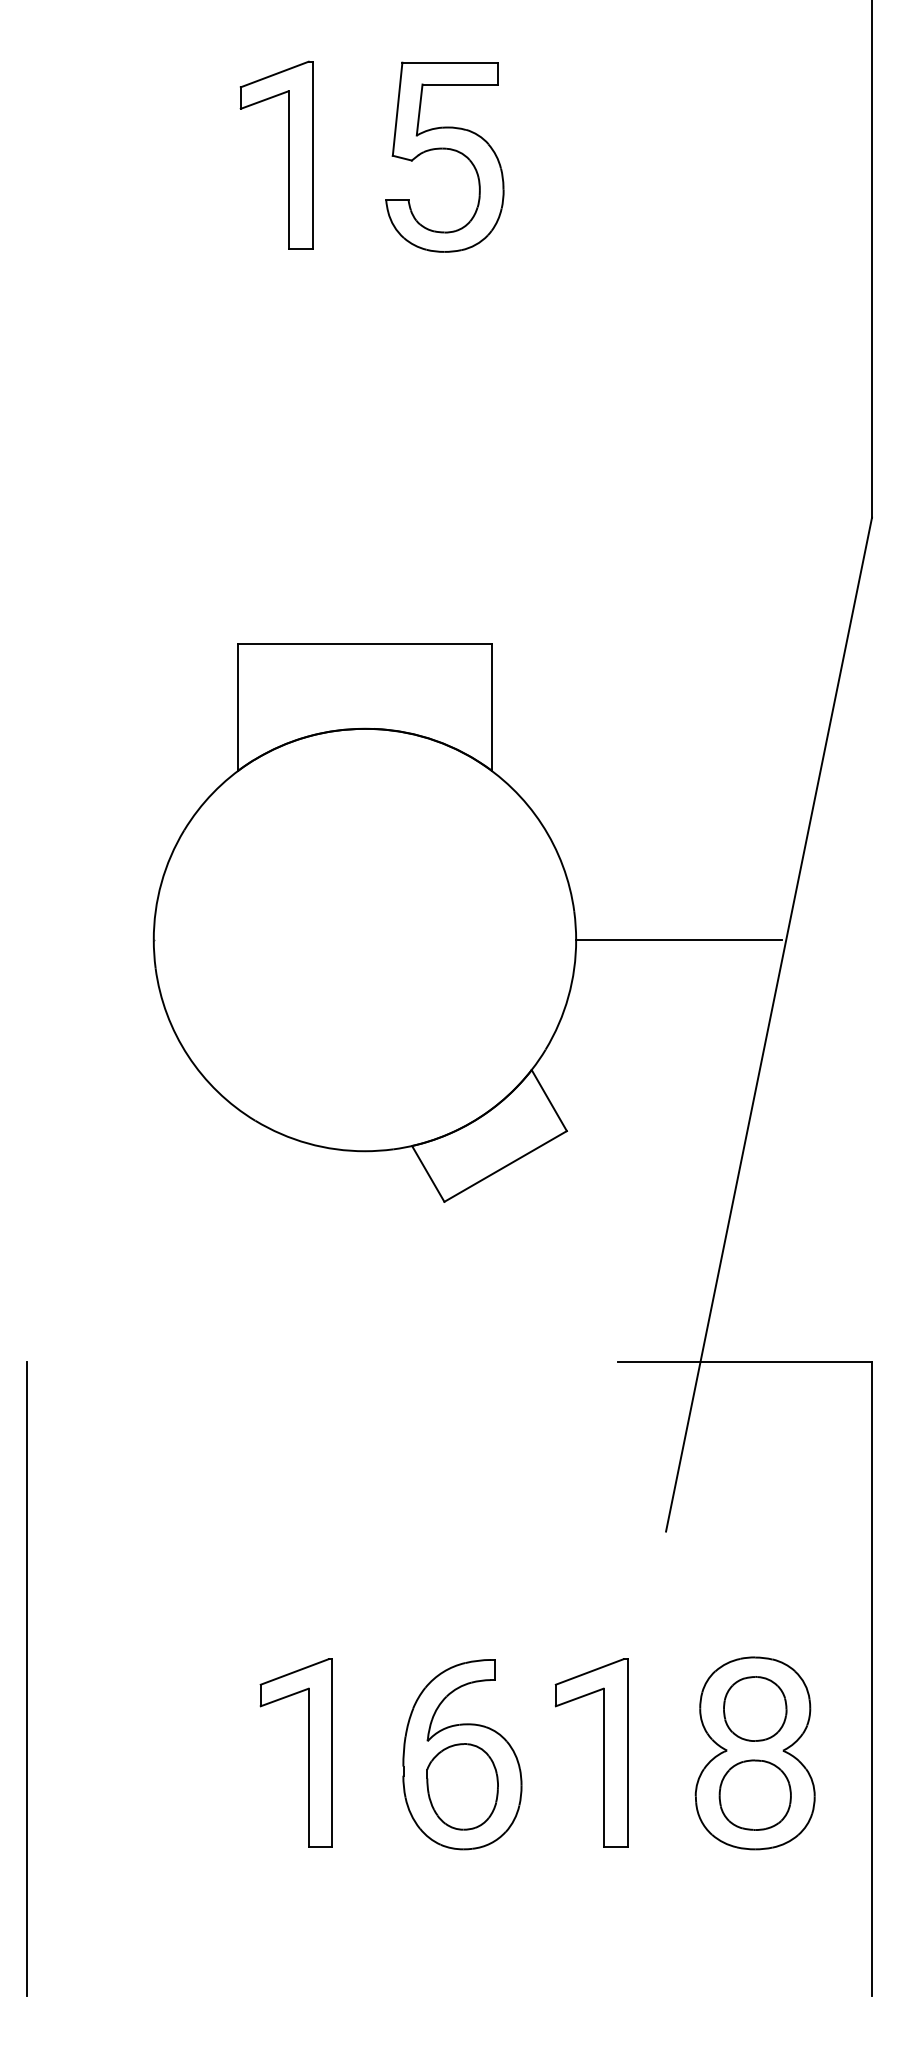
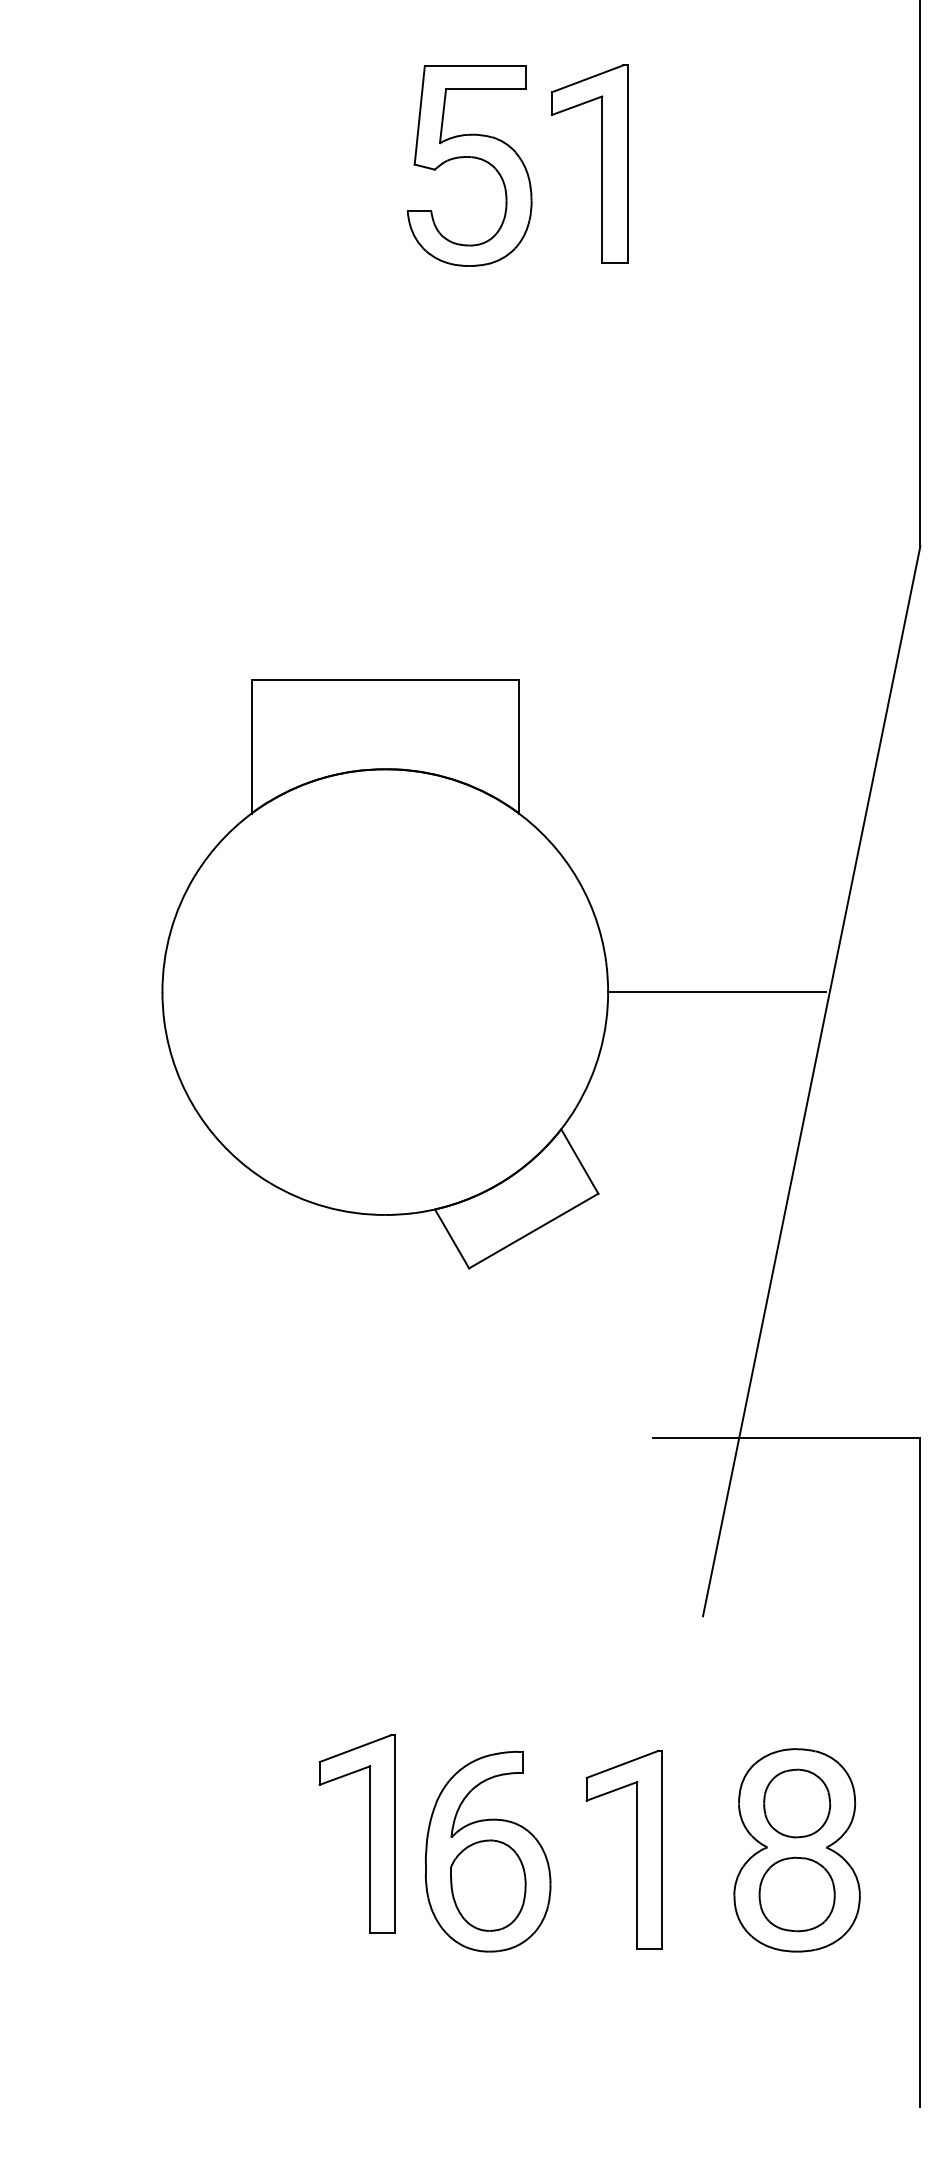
part: (288, 154) -> (602, 163), moved
line: (27, 1679) -> (29, 1772), removed
part: (308, 1752) -> (370, 1833), moved

